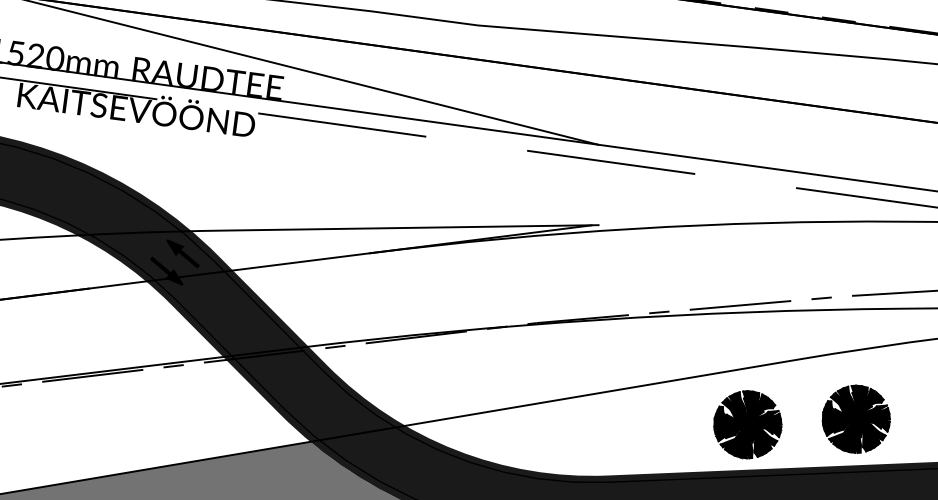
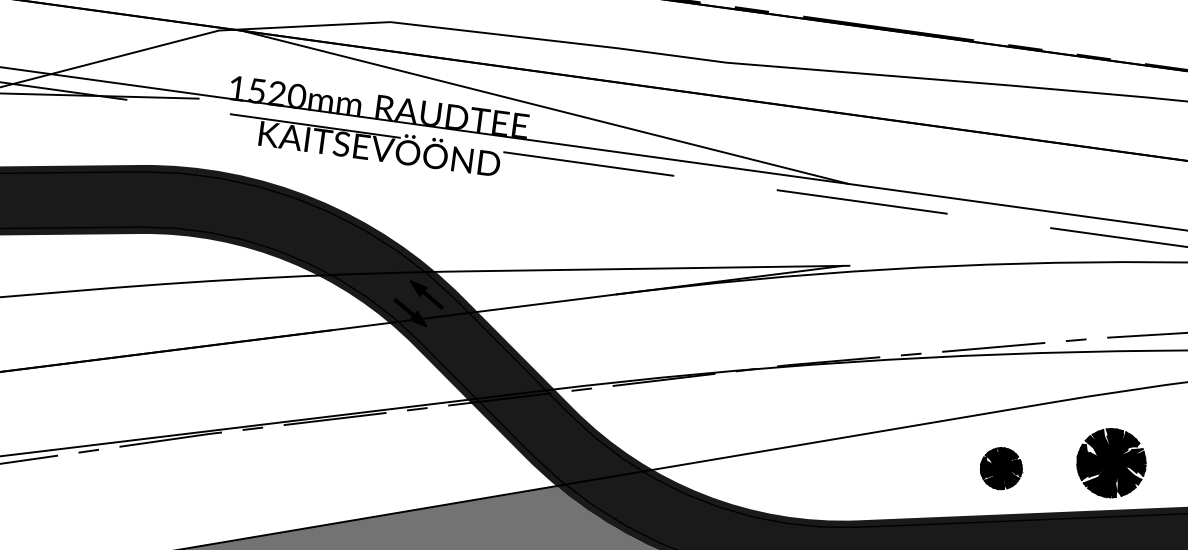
part: (748, 424) -> (1001, 468), size x0.6

